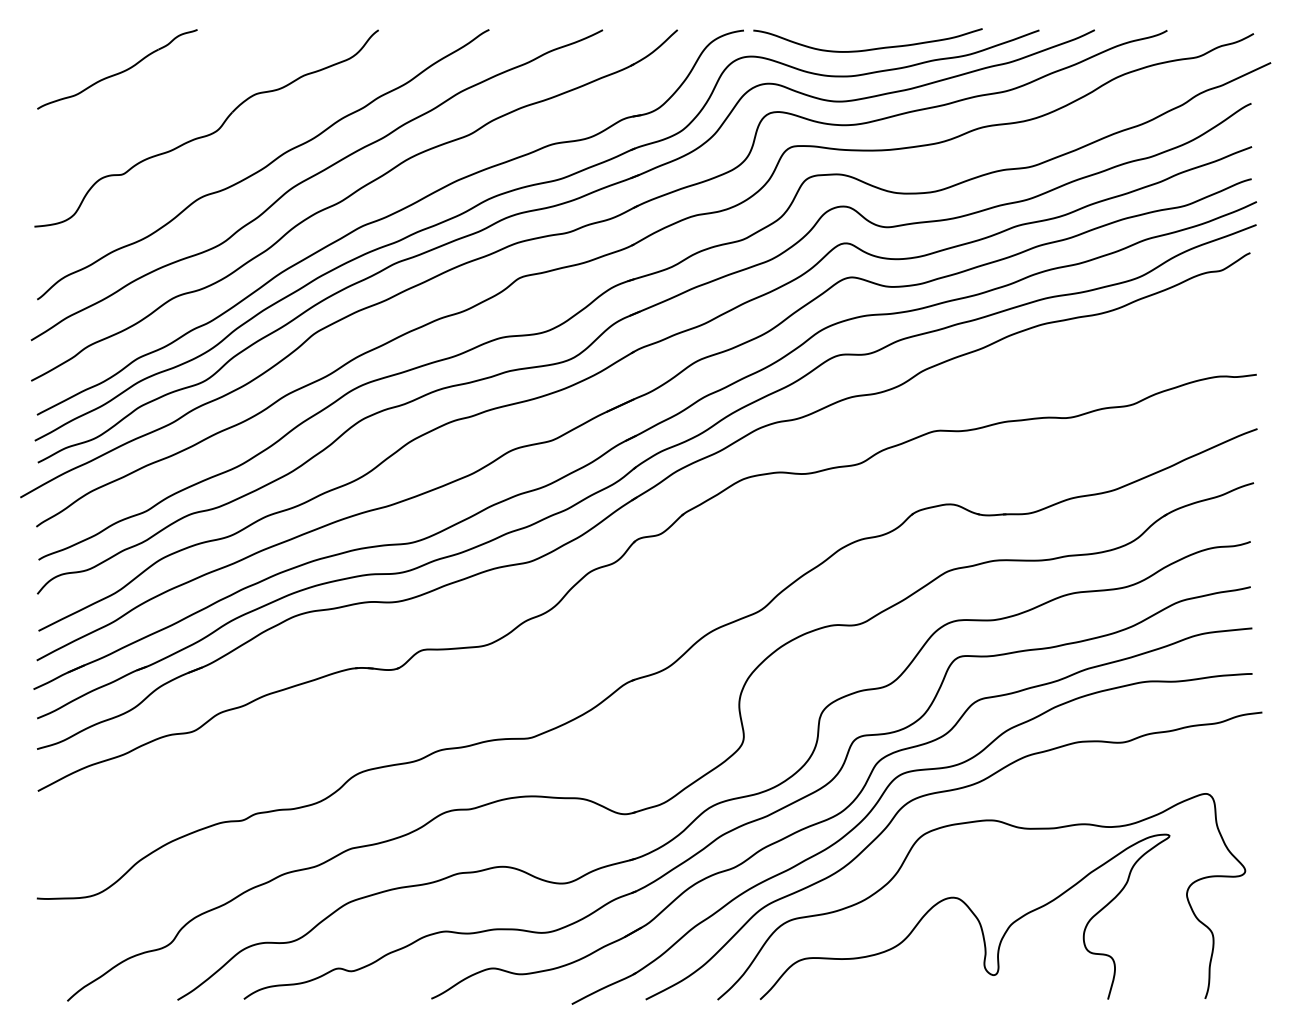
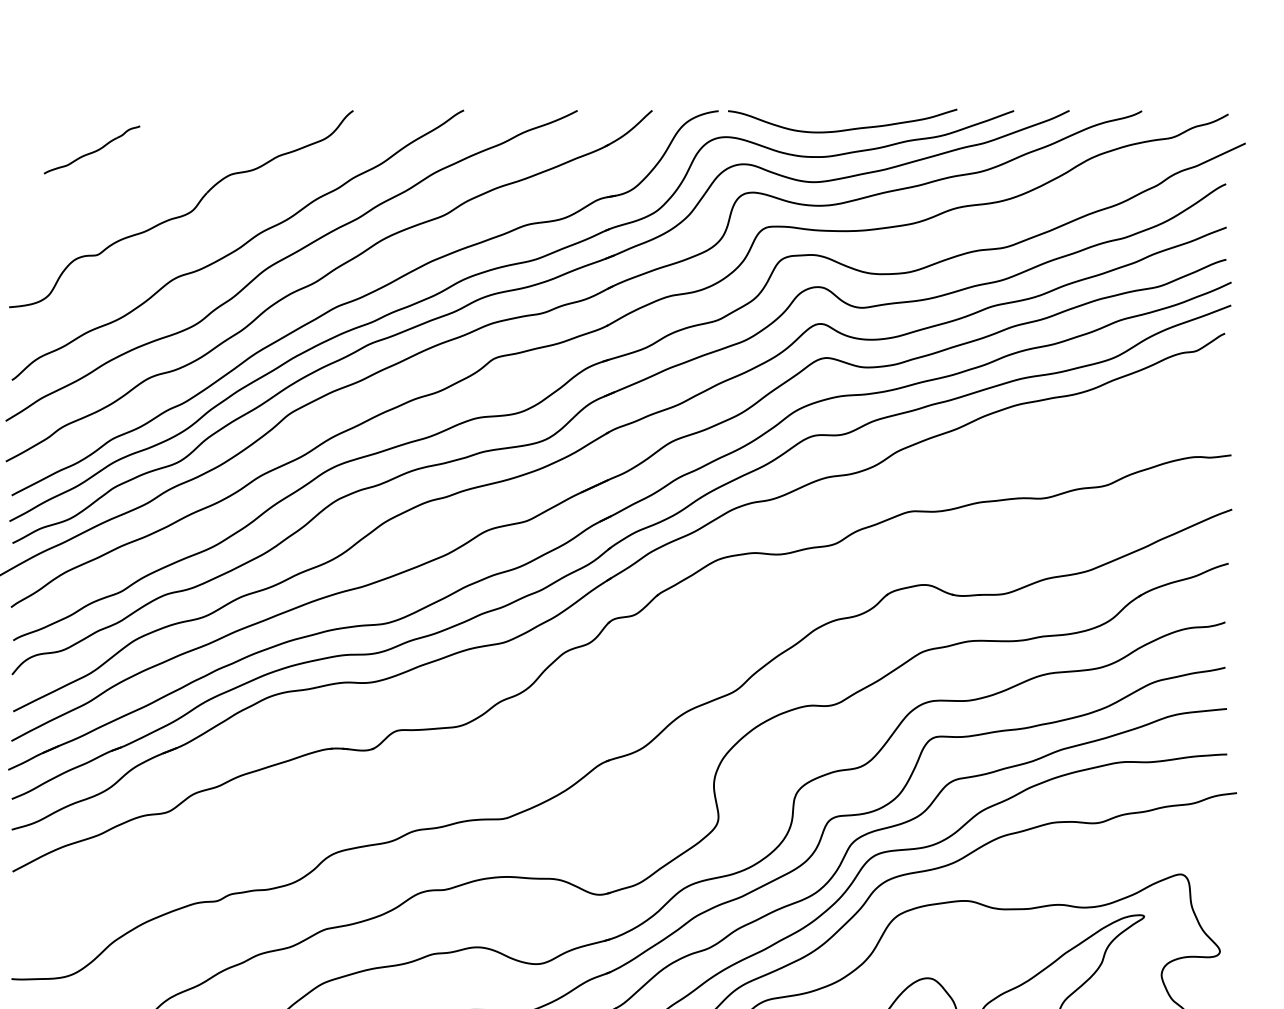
part: (117, 69) -> (92, 150), size x0.6

